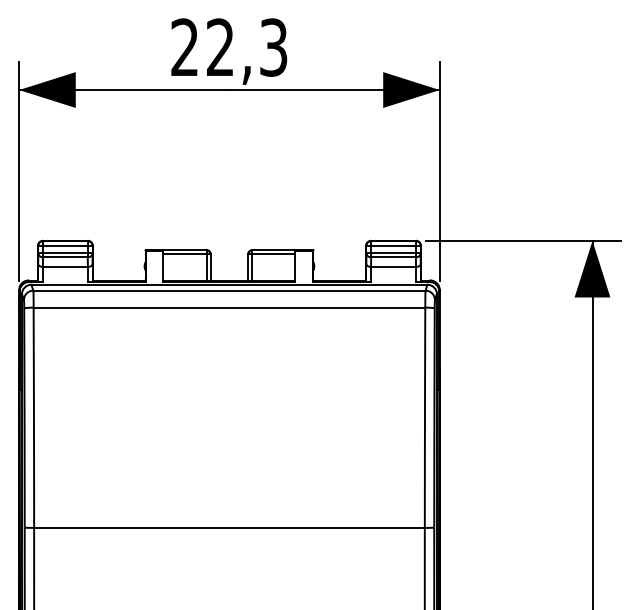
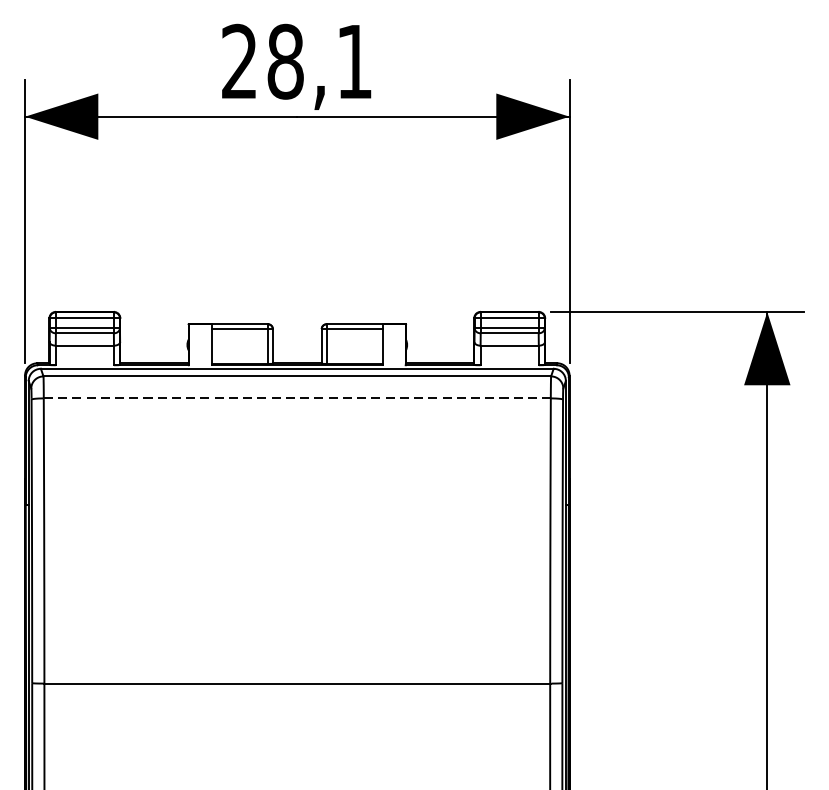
text: (246, 47) -> (319, 61), 22,3 -> 28,1
line: (229, 307) -> (297, 398), solid -> dashed

